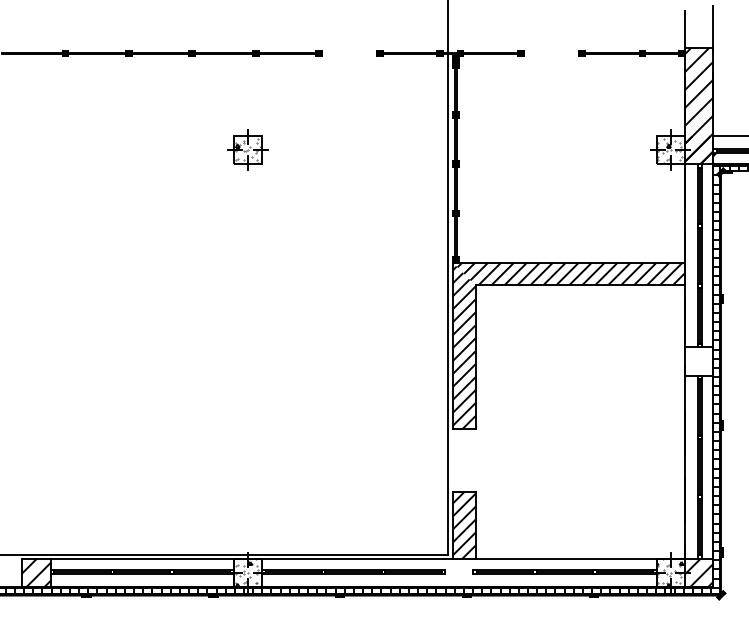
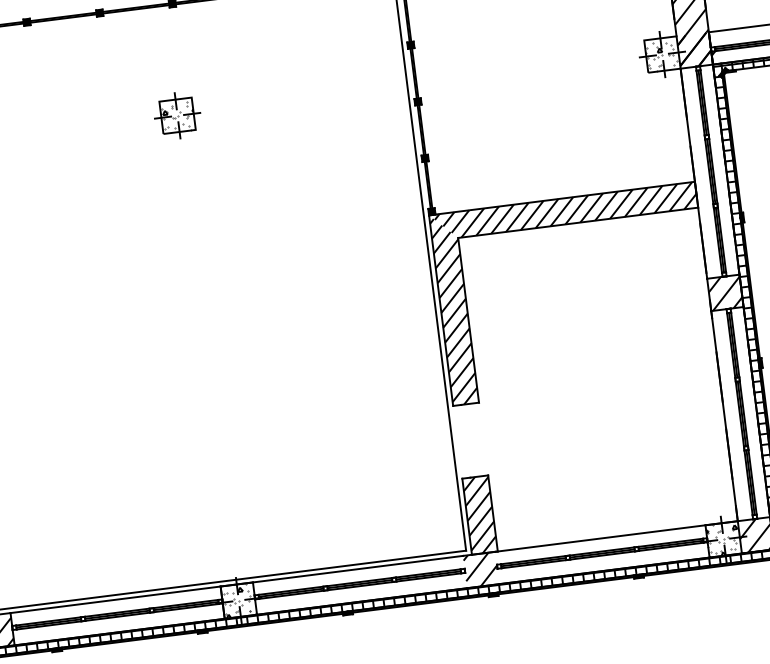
hatch: (698, 361) -> (724, 292), added
hatch: (459, 572) -> (481, 569), added

